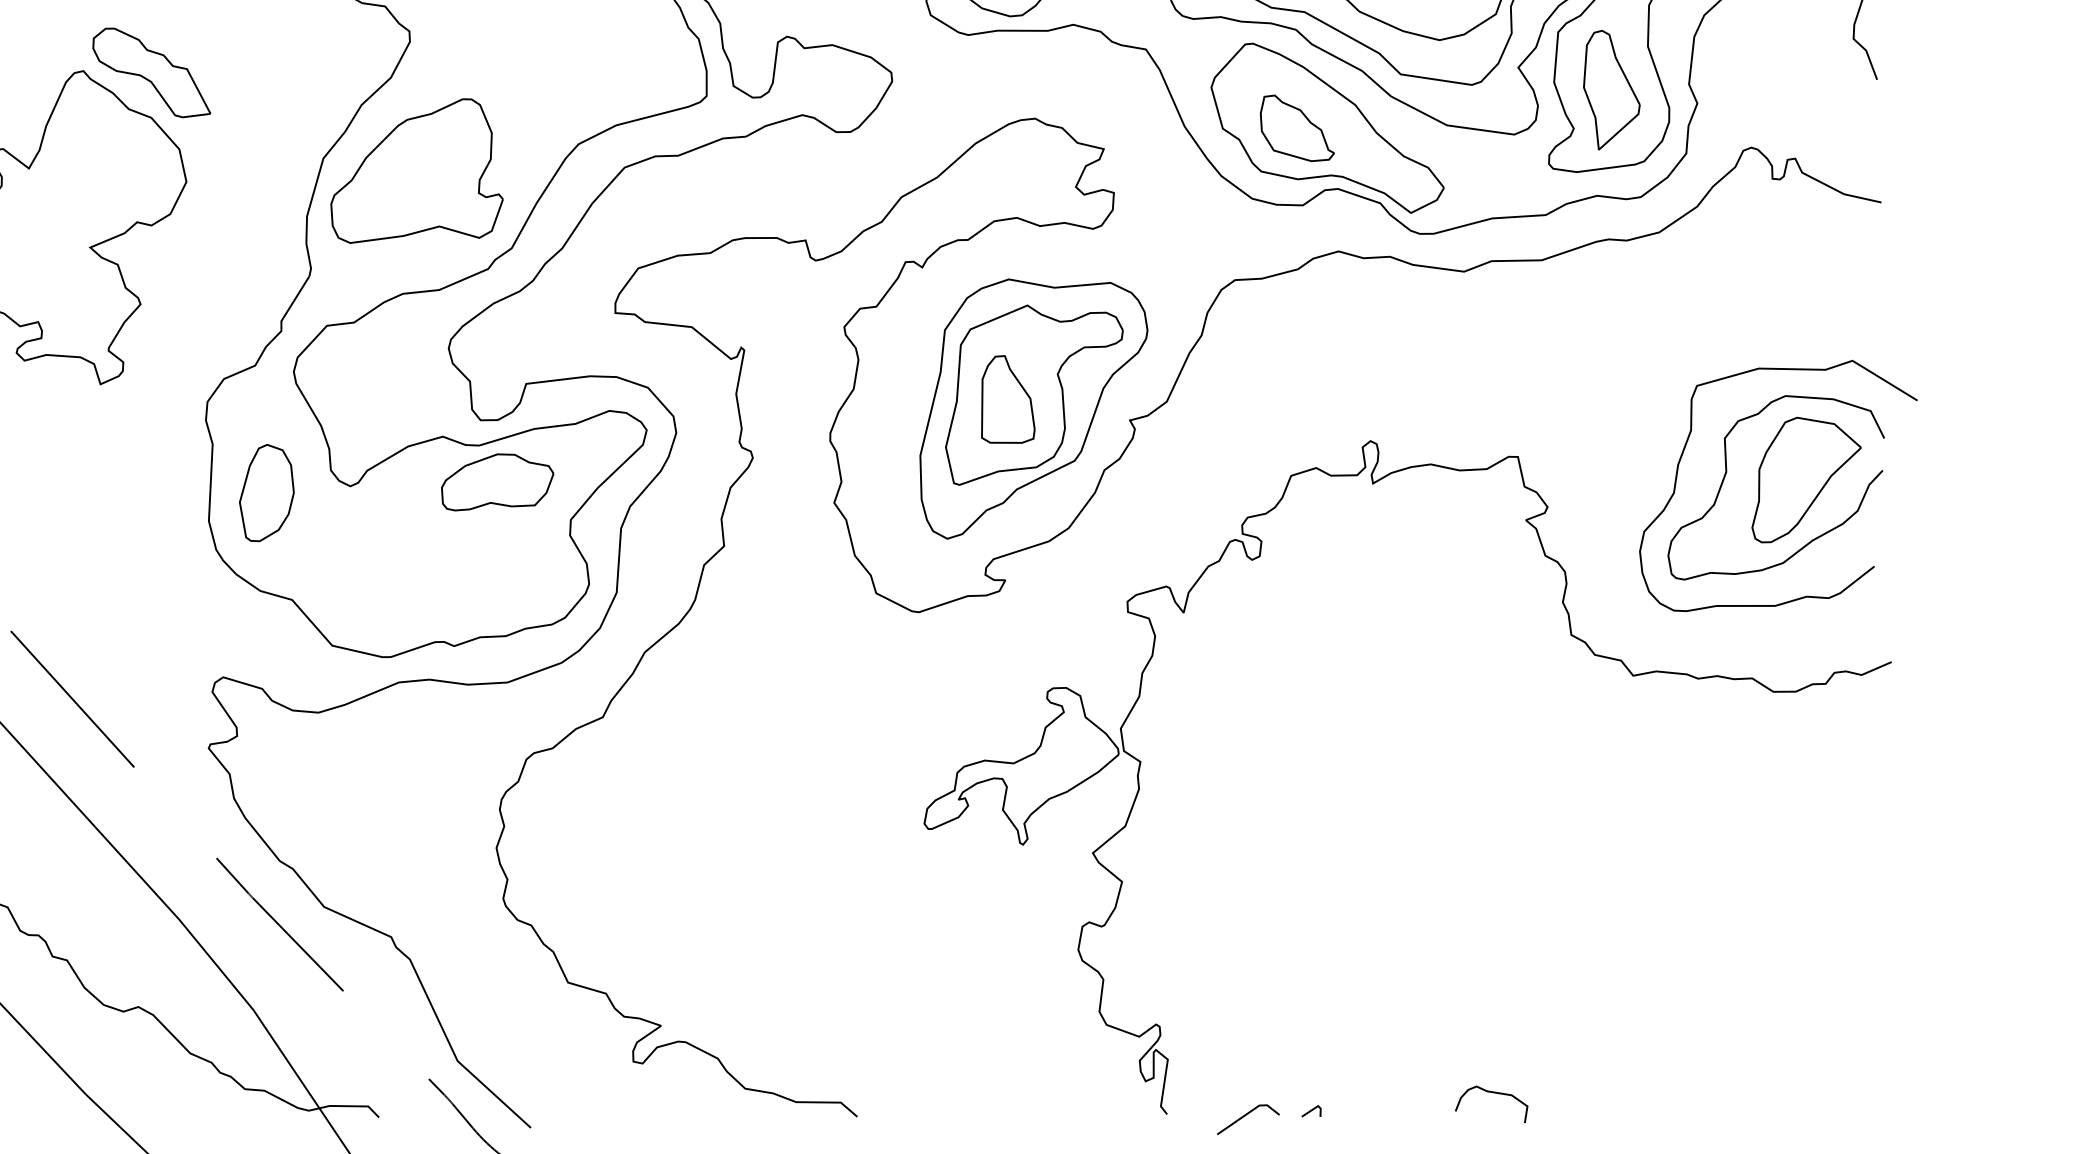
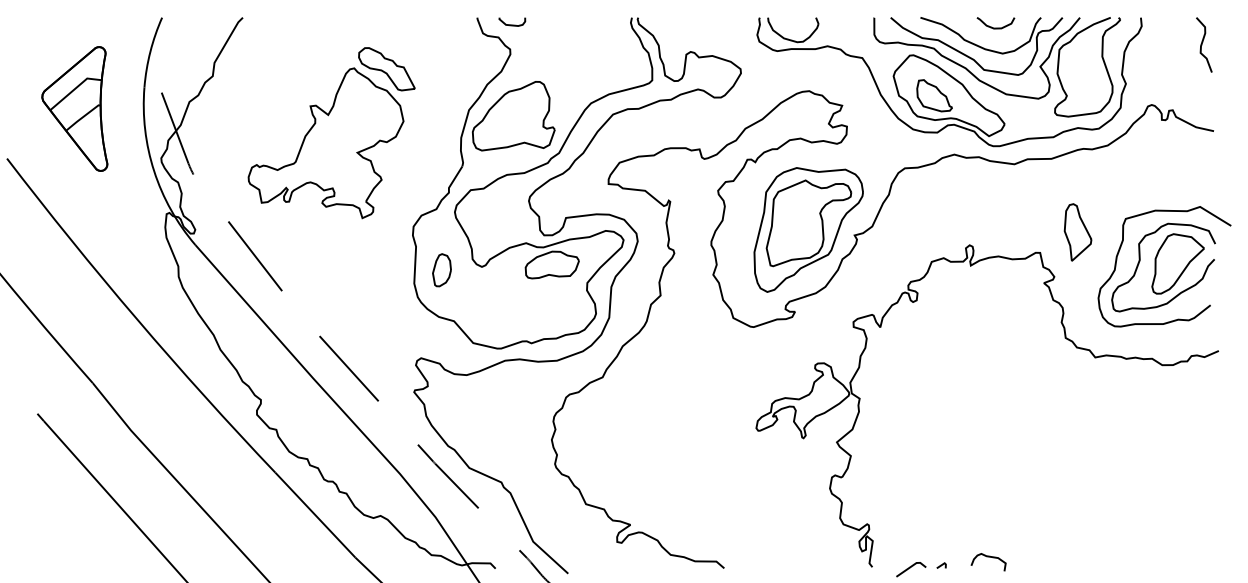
part: (1610, 90) -> (1077, 232), moved
part: (1008, 397) -> (796, 224), removed
part: (265, 493) -> (441, 270), size x0.7
curve: (1491, 1094) -> (988, 557), moved

